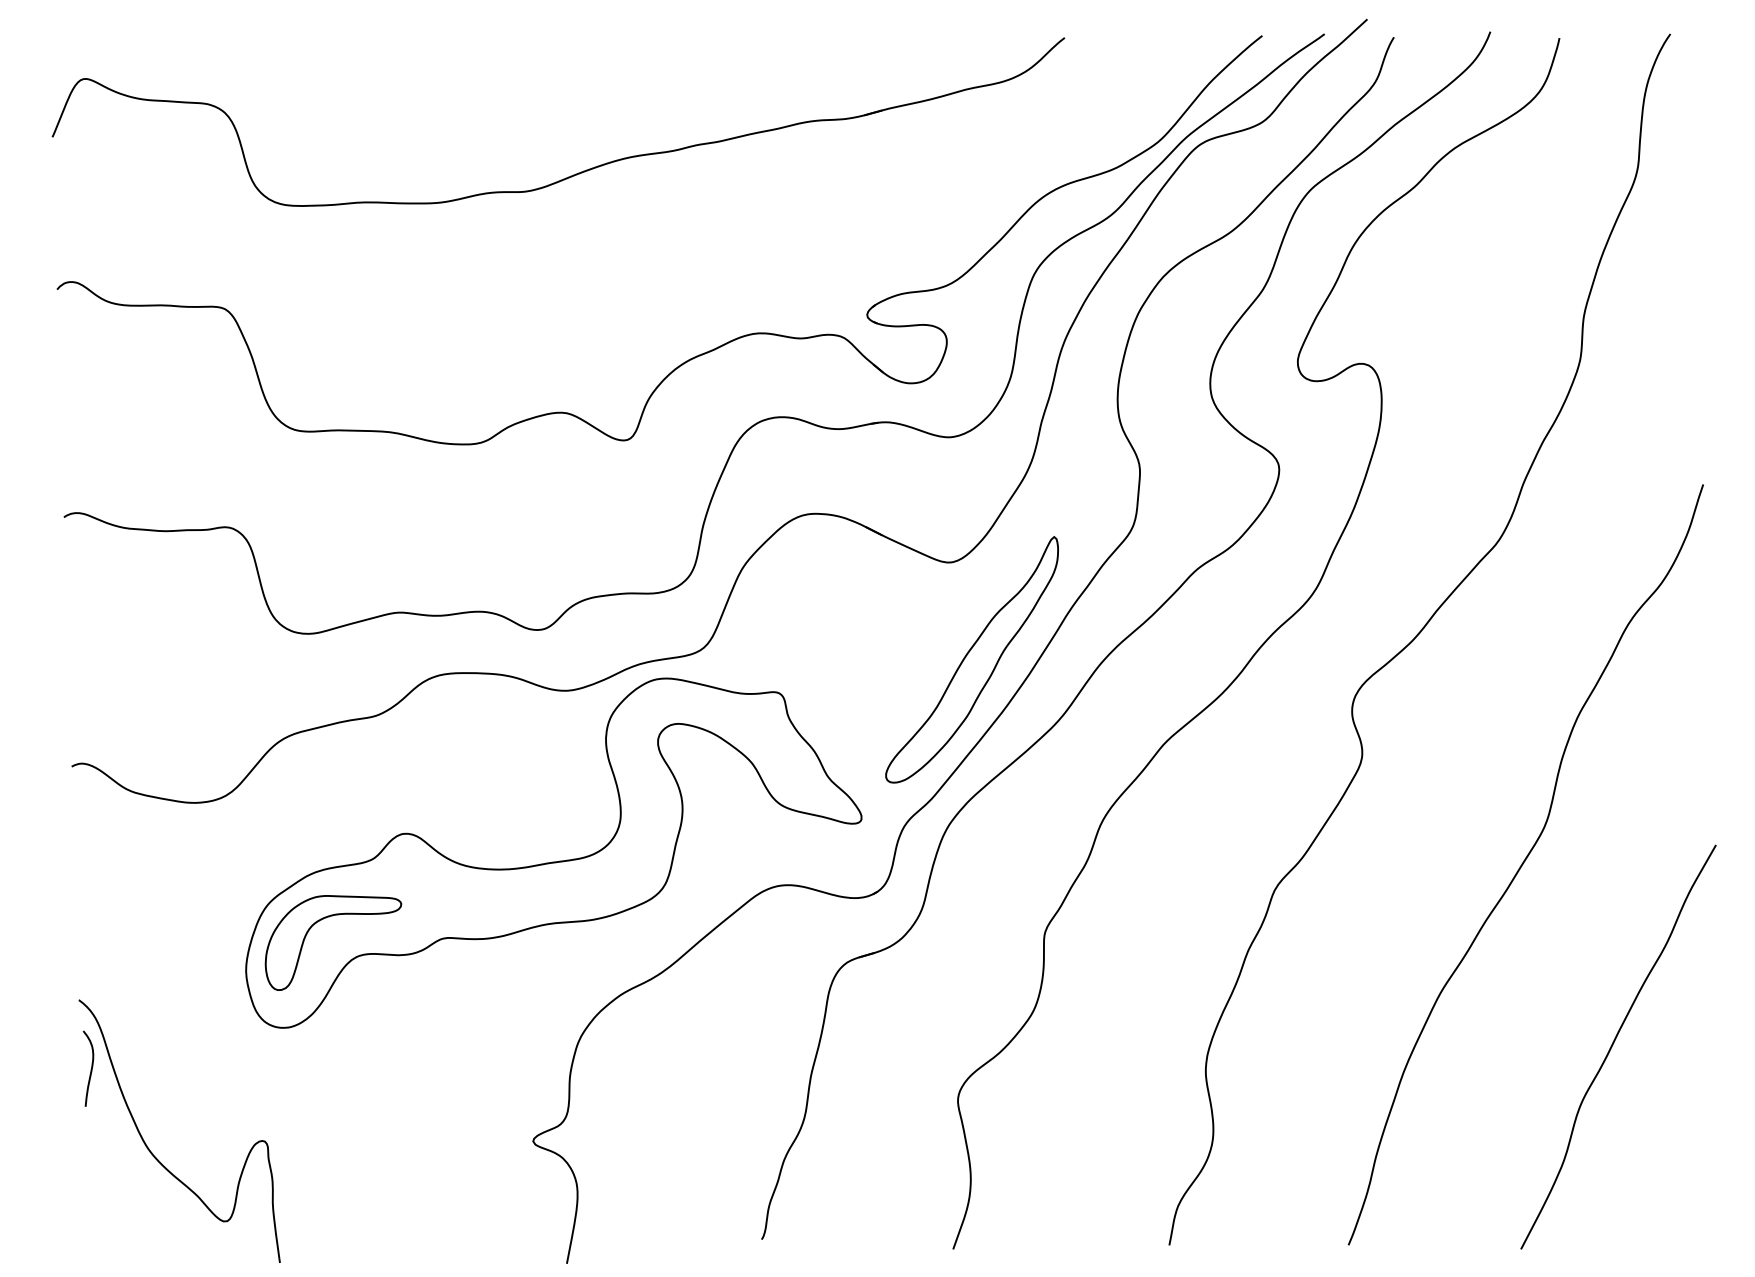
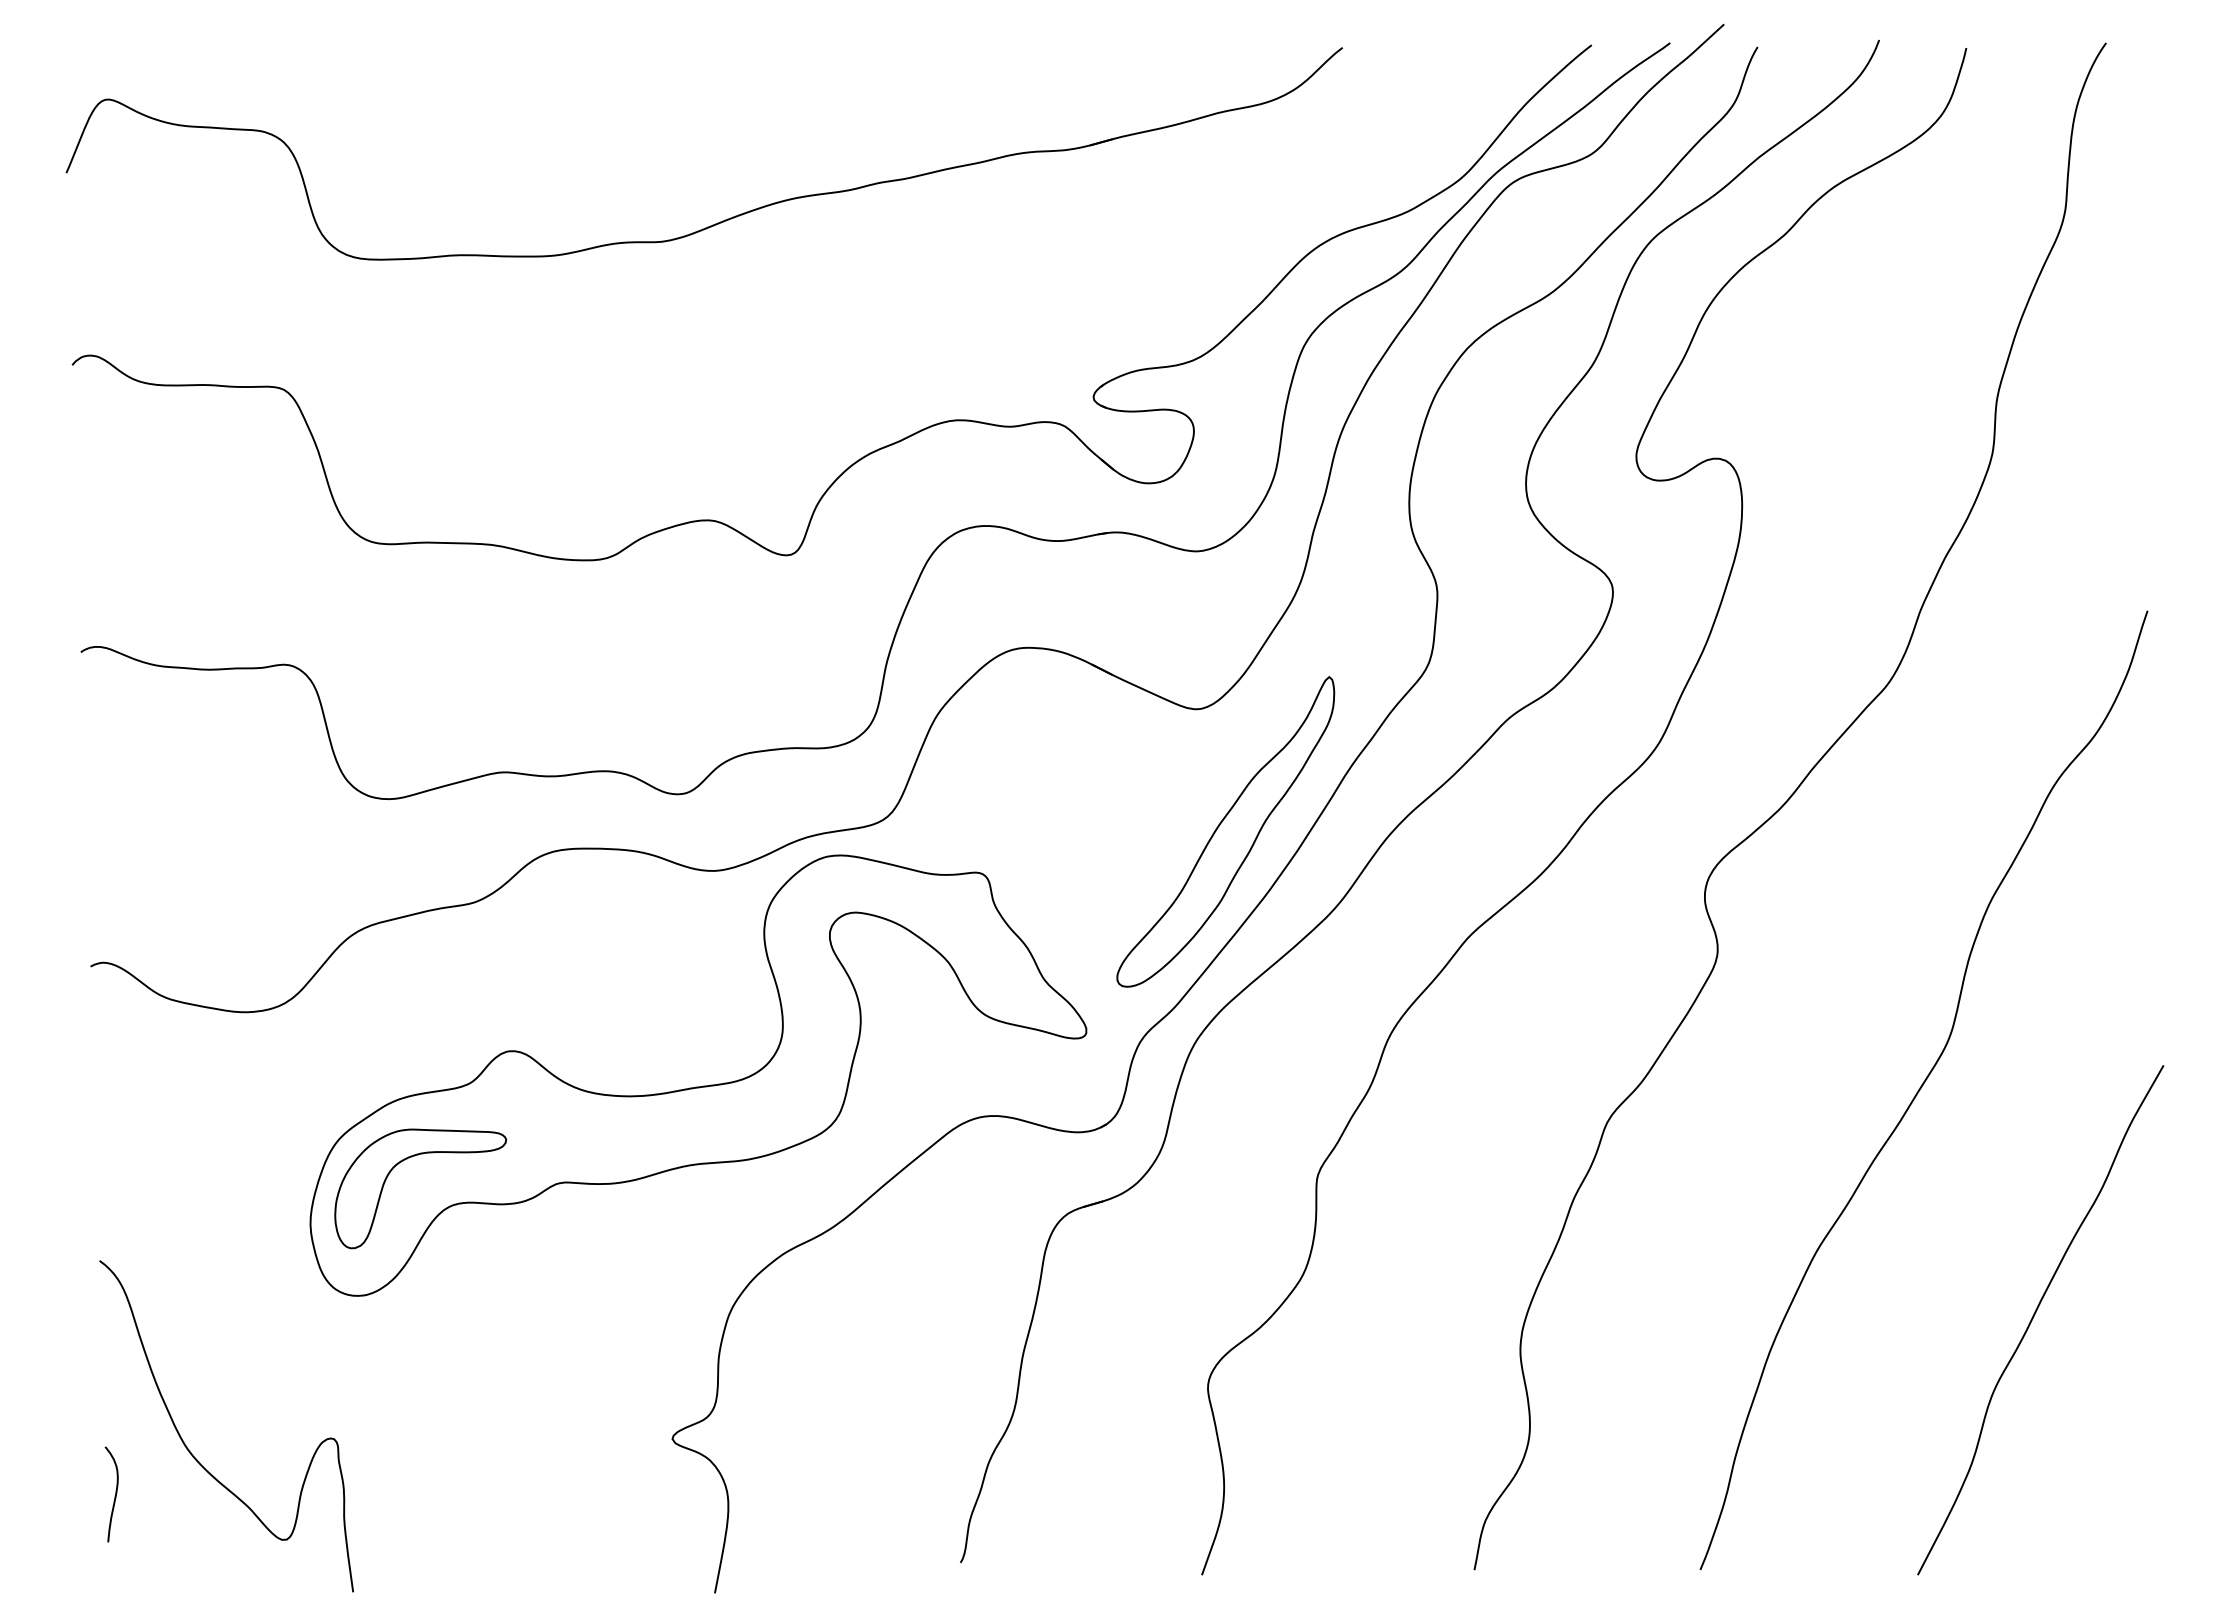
curve: (90, 1070) -> (114, 1496), moved

